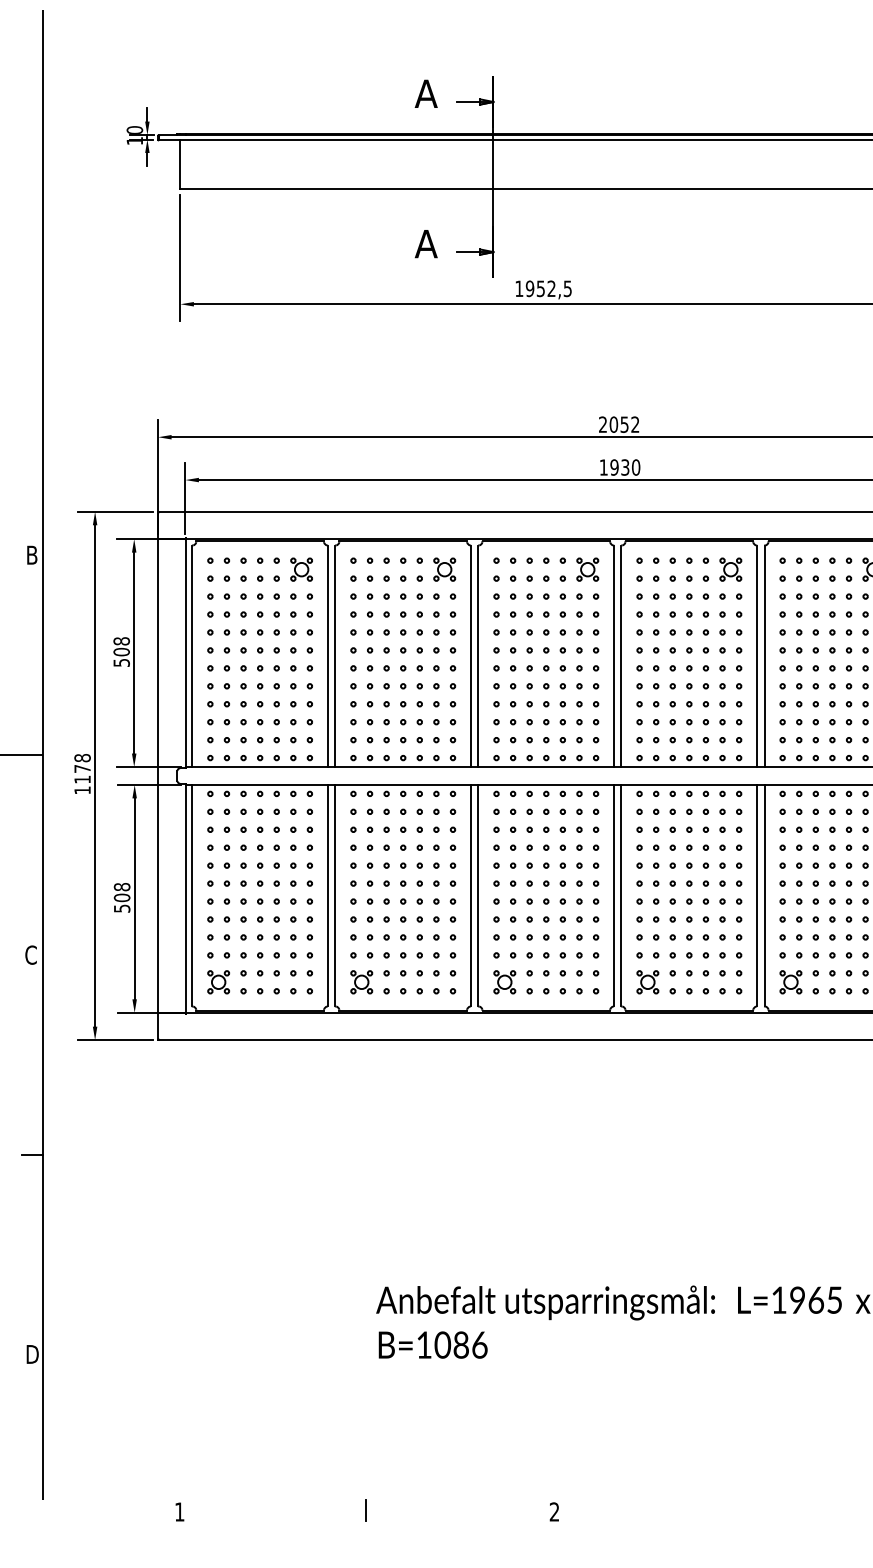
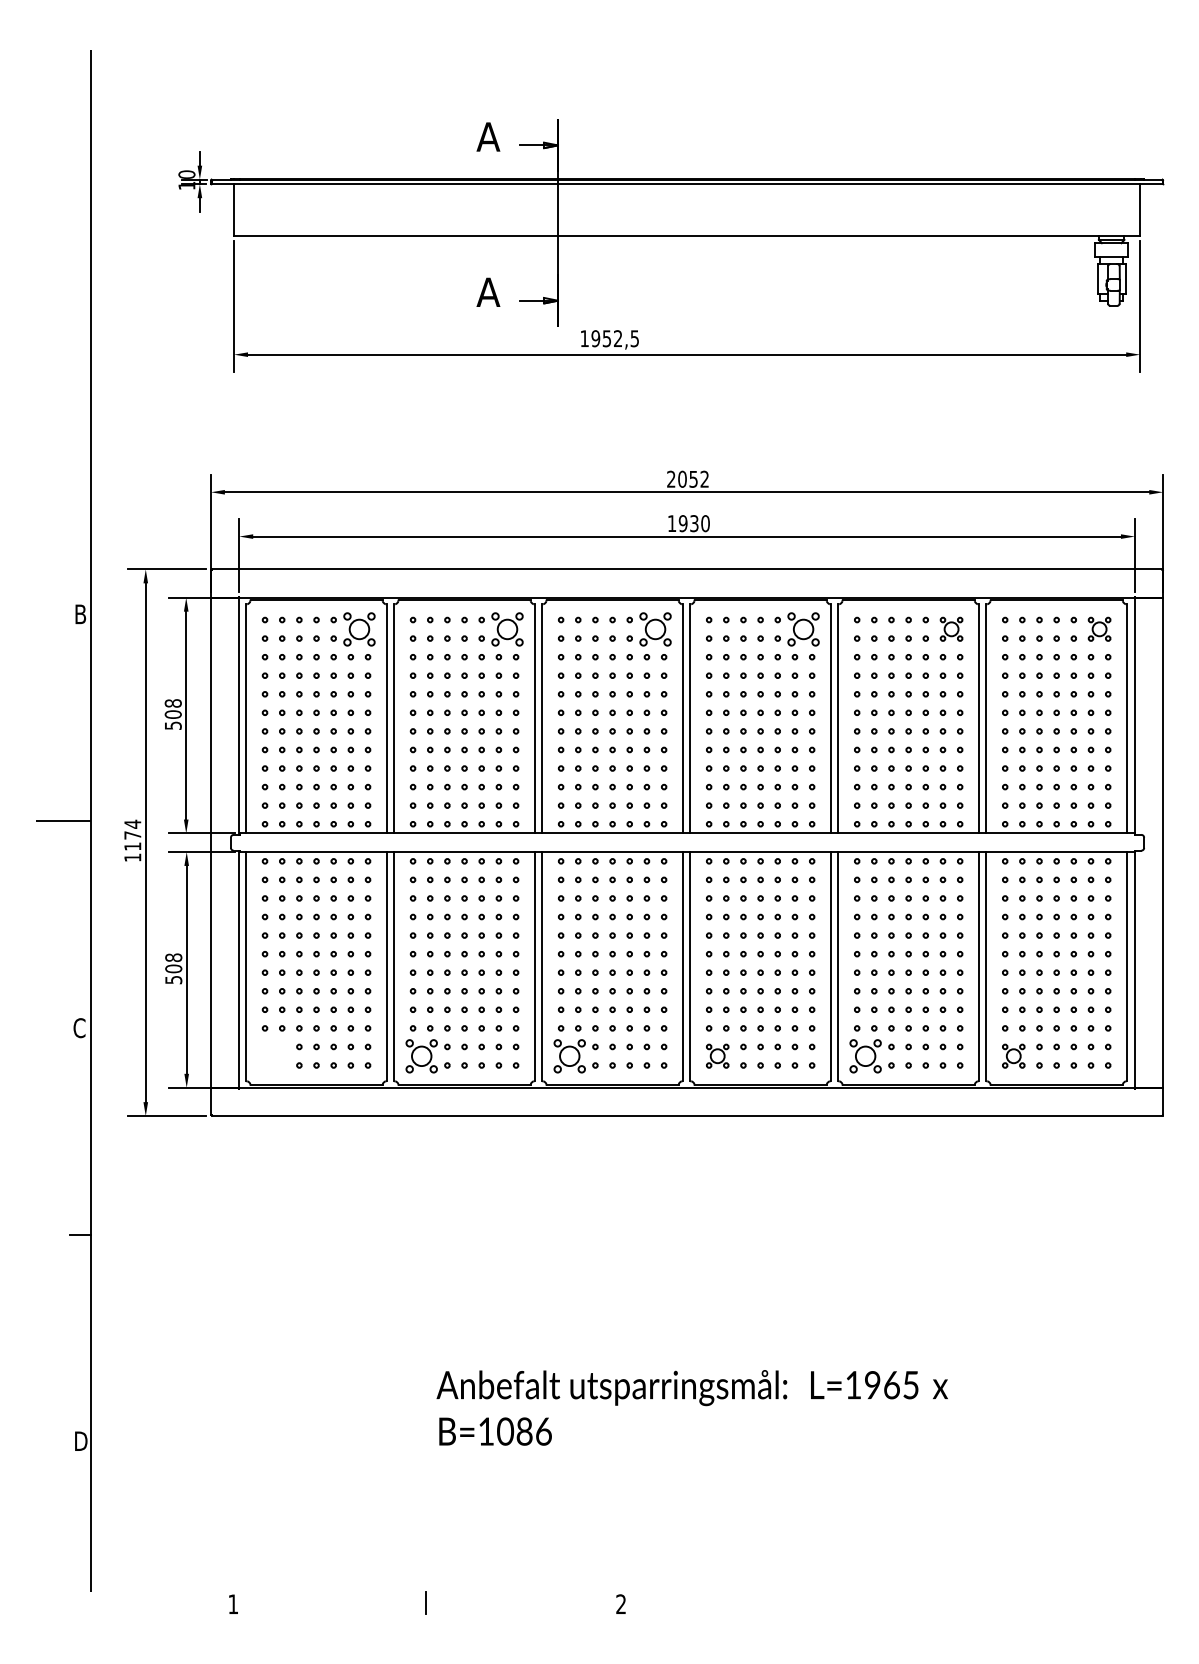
part: (301, 568) -> (359, 628), size x1.4
part: (444, 568) -> (507, 628), size x1.4
part: (587, 568) -> (655, 628), size x1.4
part: (730, 568) -> (803, 628), size x1.4
text: (82, 757) -> (132, 823), 1178 -> 1174
part: (218, 981) -> (273, 1055), removed
part: (361, 981) -> (421, 1055), size x1.4
part: (504, 981) -> (569, 1055), size x1.4
part: (790, 981) -> (865, 1055), size x1.4

